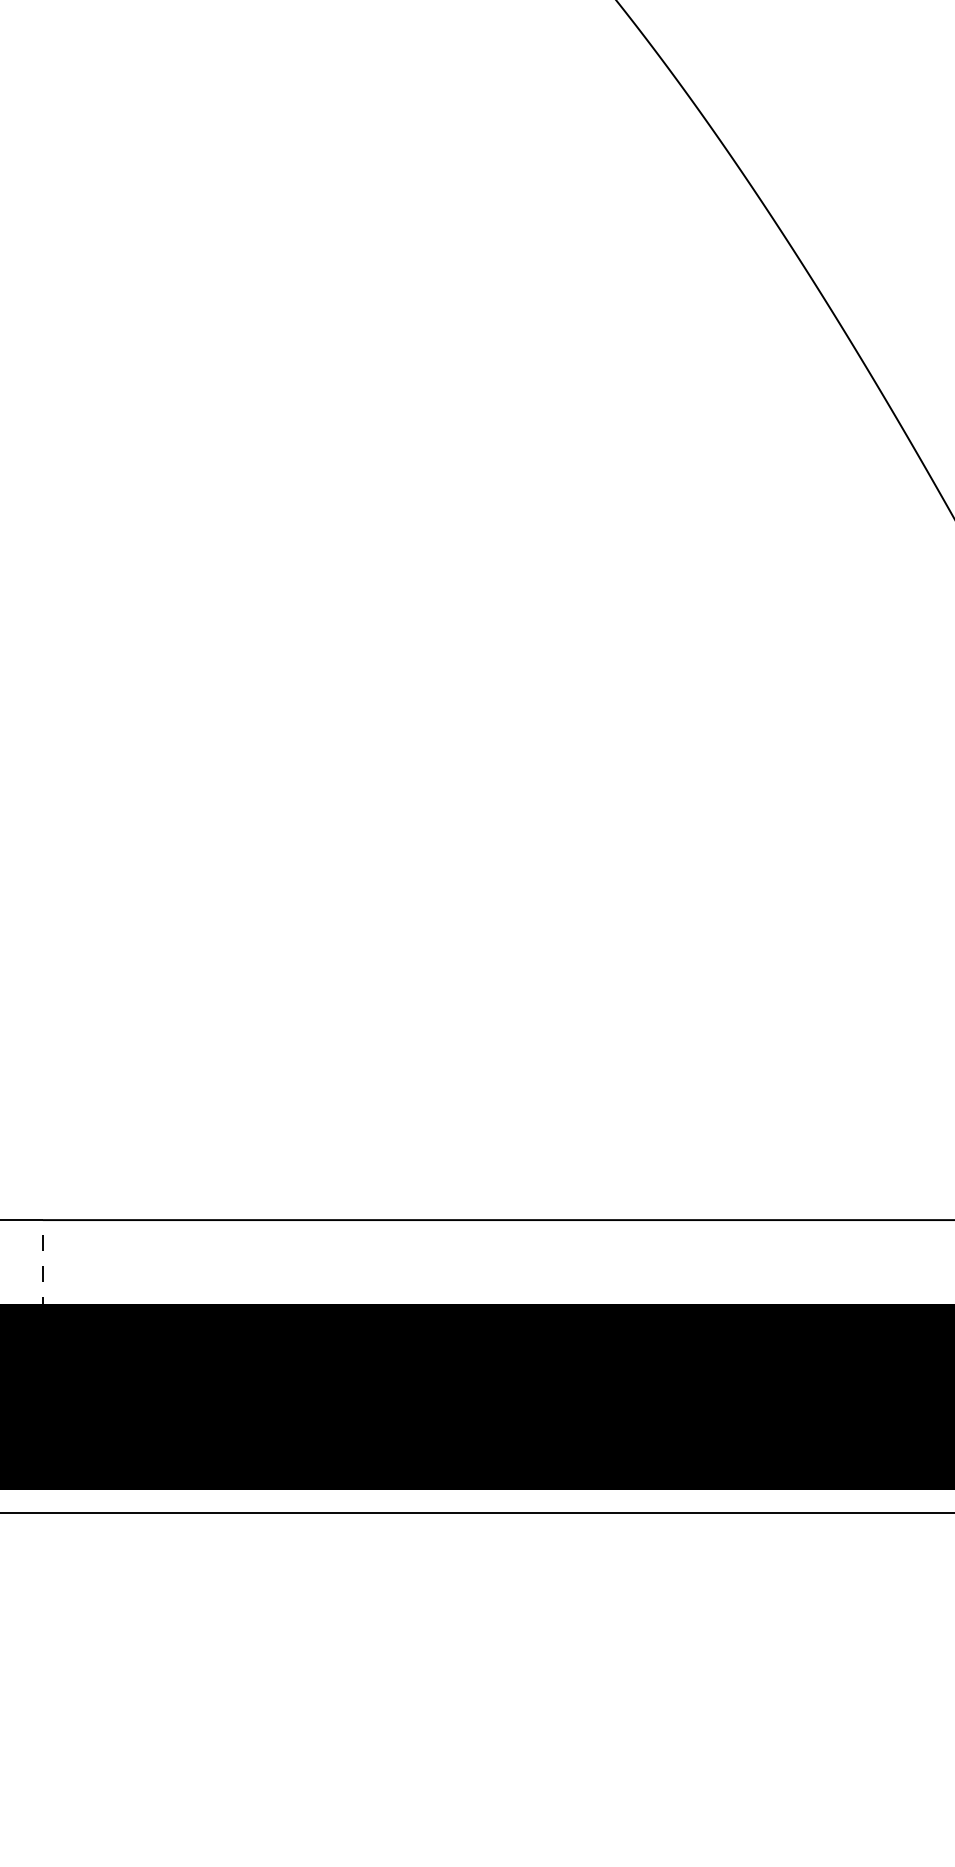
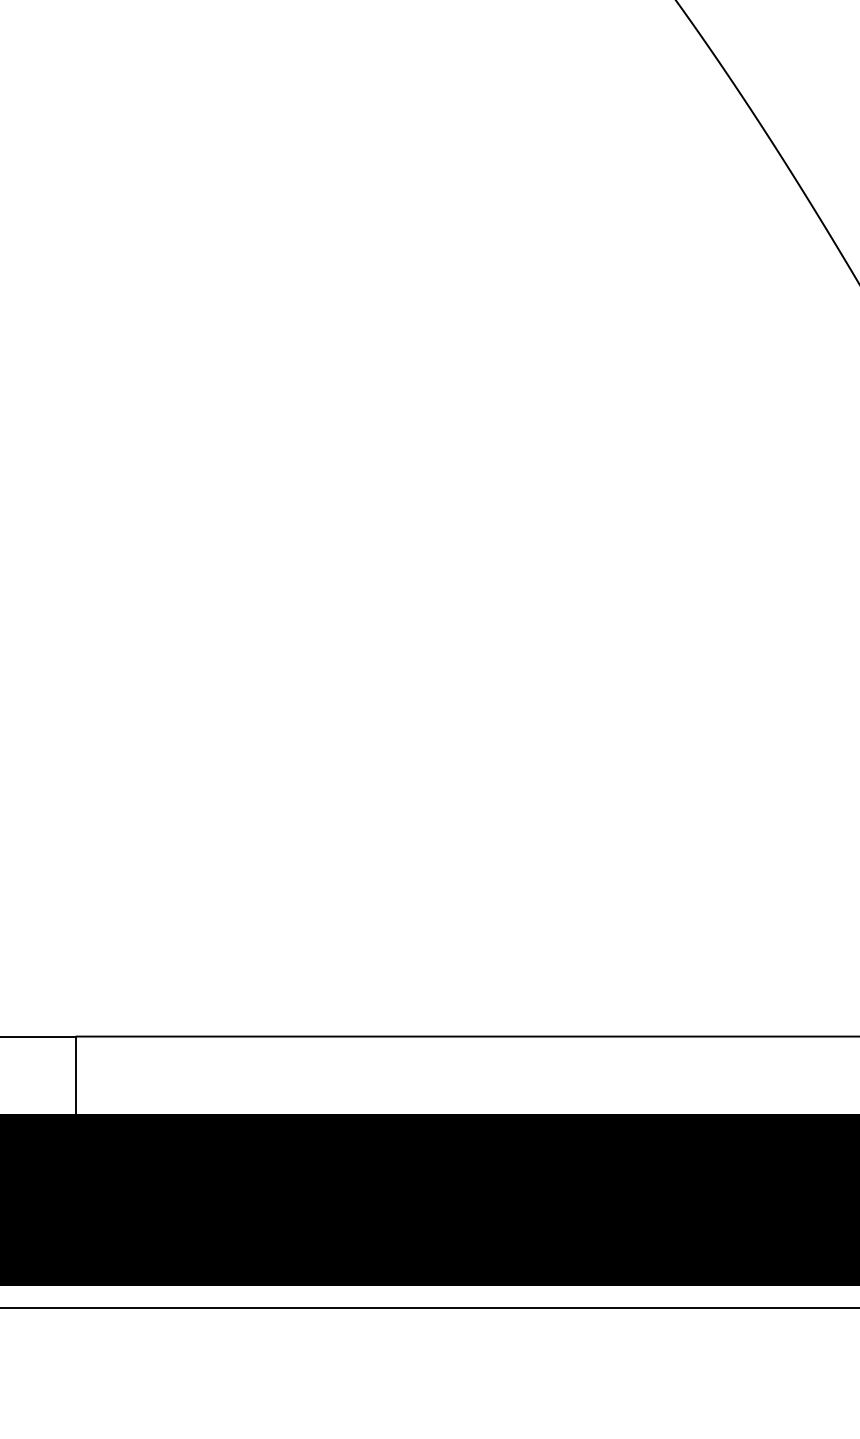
line: (42, 1265) -> (75, 1078), dashed -> solid

